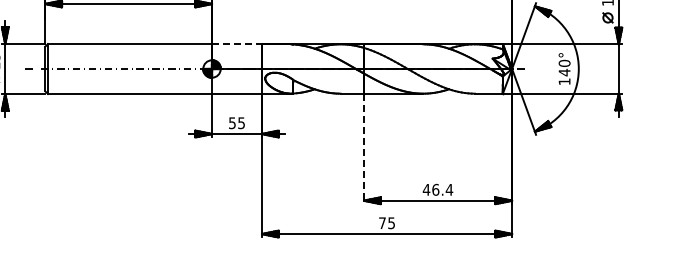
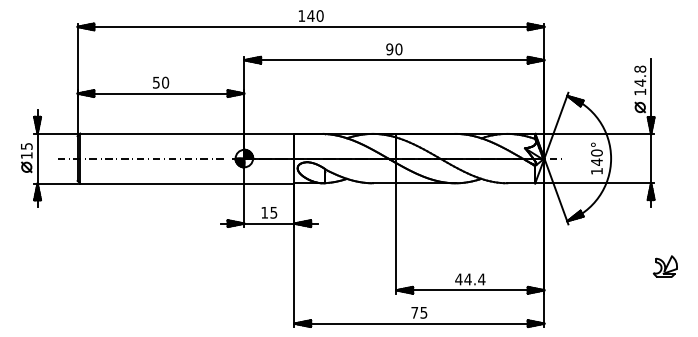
line: (237, 43) -> (269, 133), dashed -> solid
text: (232, 122) -> (264, 212), 55 -> 15
line: (364, 148) -> (396, 238), dashed -> solid
part: (632, 176) -> (664, 266), added
text: (435, 189) -> (467, 279), 46.4 -> 44.4

